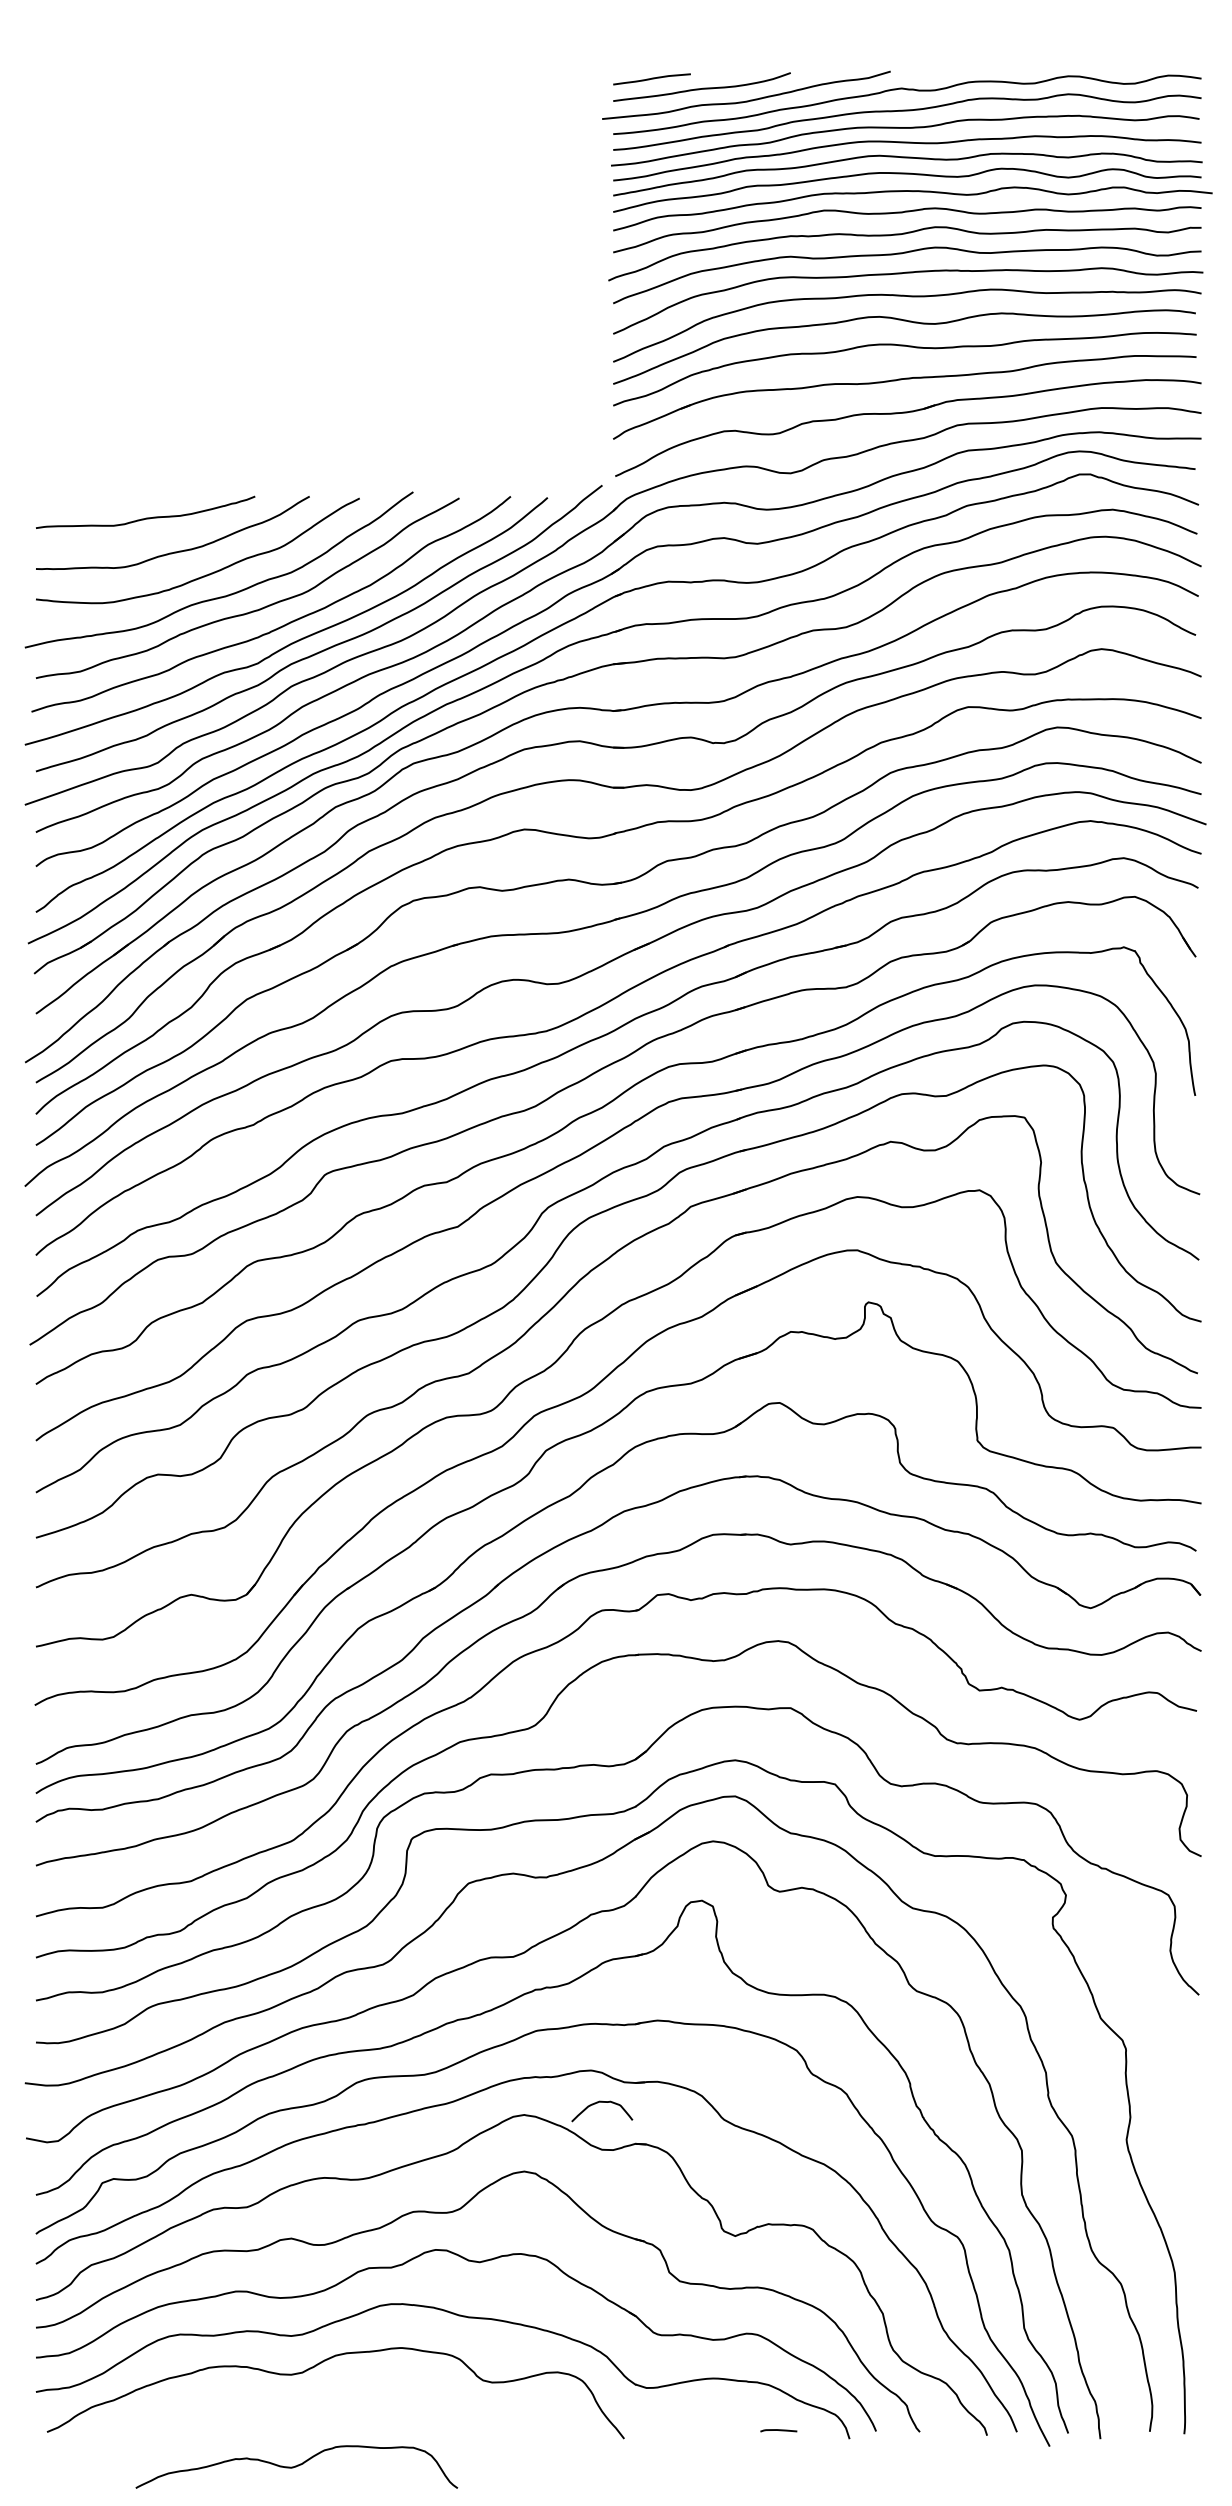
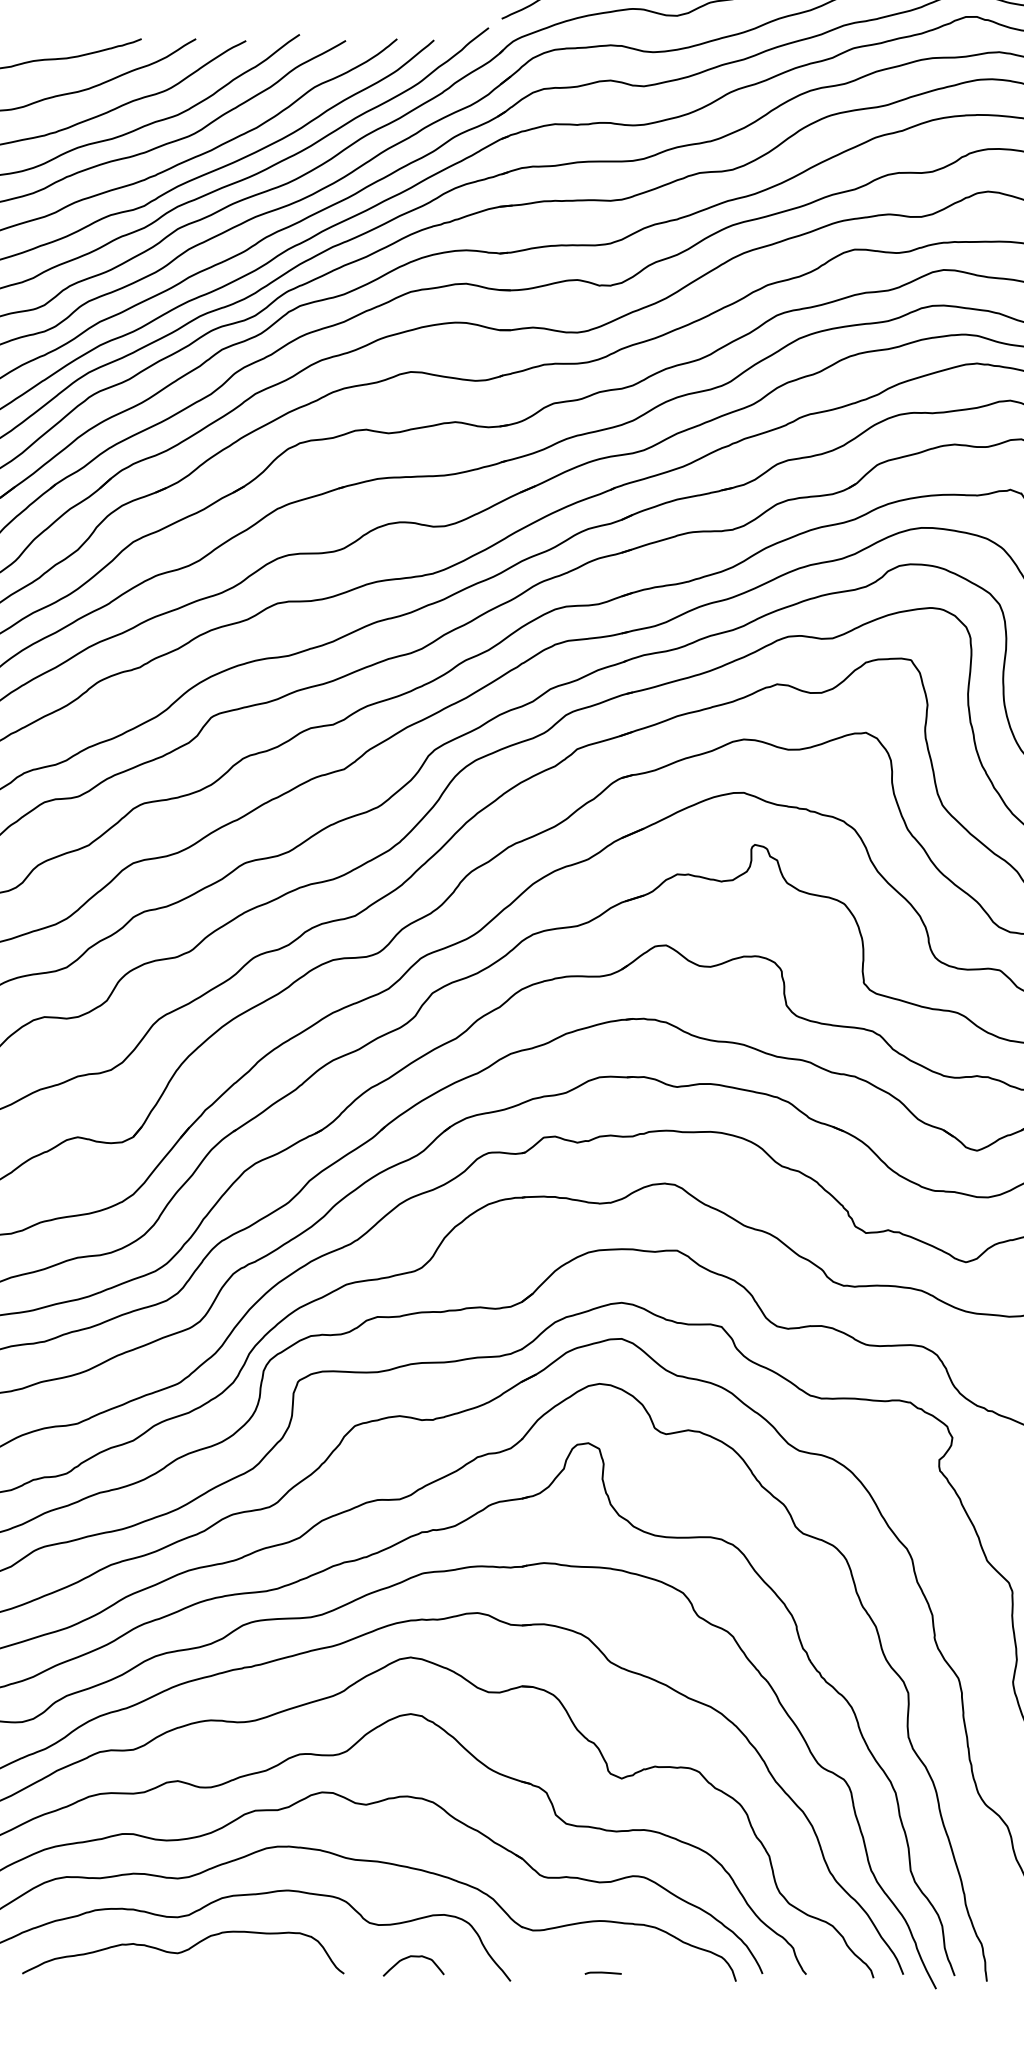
curve: (602, 2102) -> (413, 1957), moved
curve: (778, 2430) -> (602, 1973), moved
curve: (296, 2466) -> (182, 1952), moved

